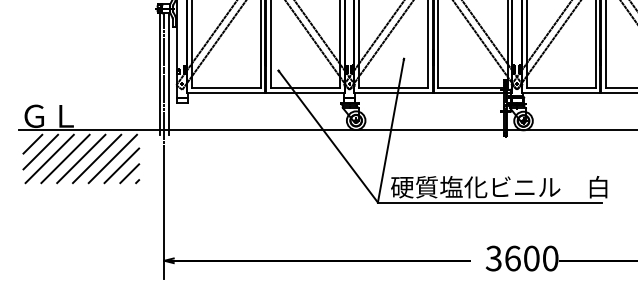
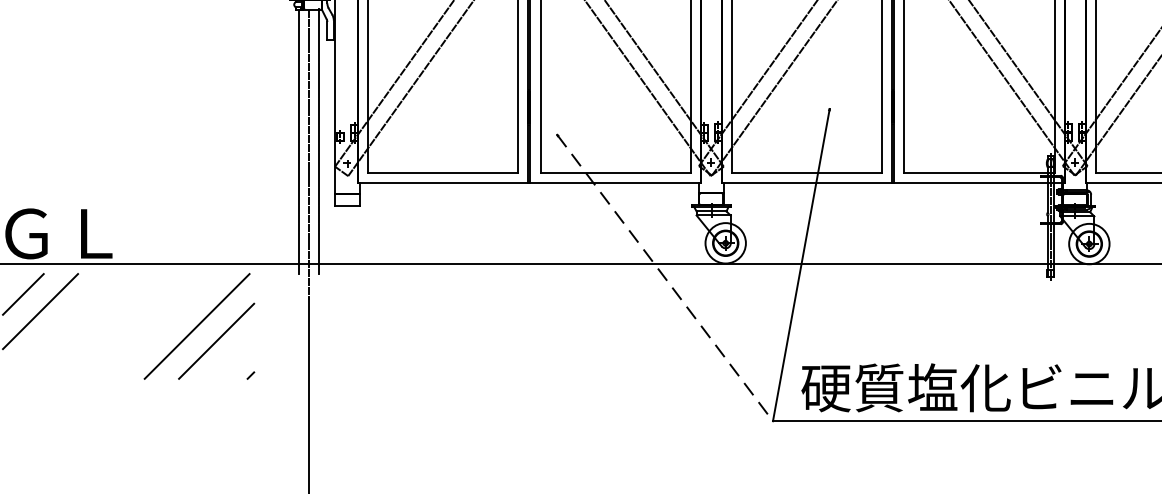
line: (328, 137) -> (665, 279), solid -> dashed
line: (49, 158) -> (59, 325), removed
line: (65, 158) -> (94, 325), removed
line: (81, 158) -> (128, 325), removed
line: (96, 158) -> (161, 325), removed
line: (129, 173) -> (233, 358), removed

